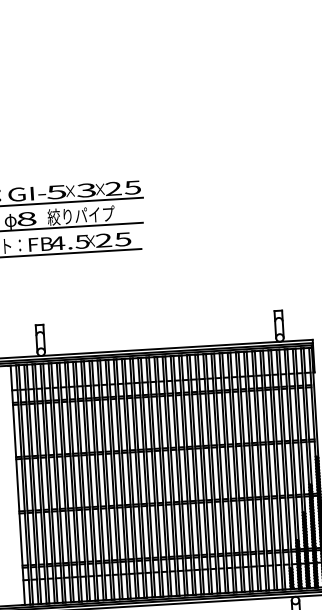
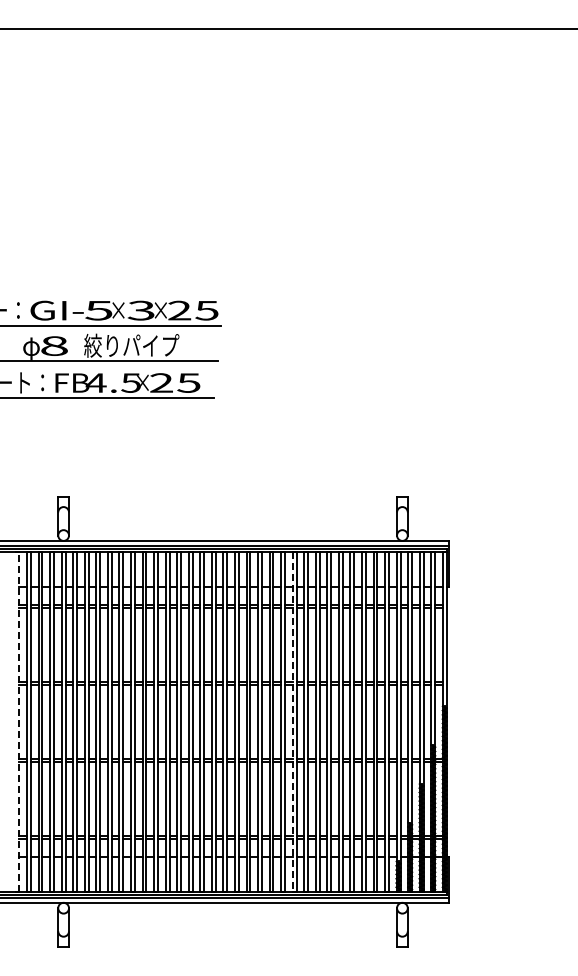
line: (210, 473) -> (292, 721), solid -> dashed
line: (17, 485) -> (19, 721), solid -> dashed

